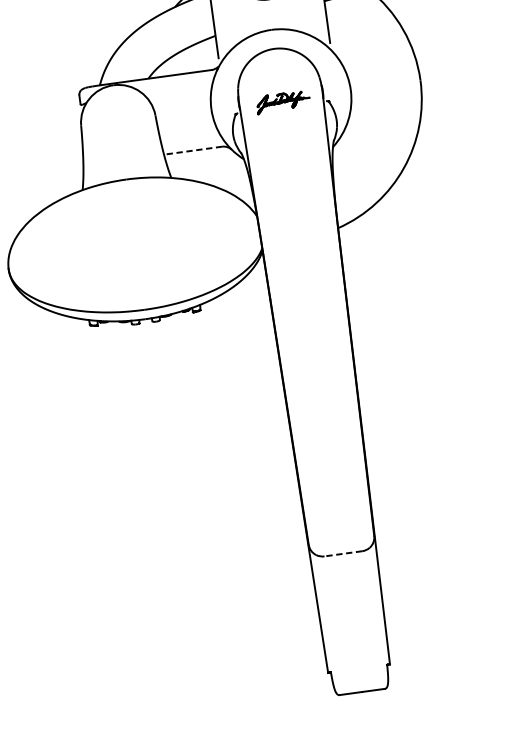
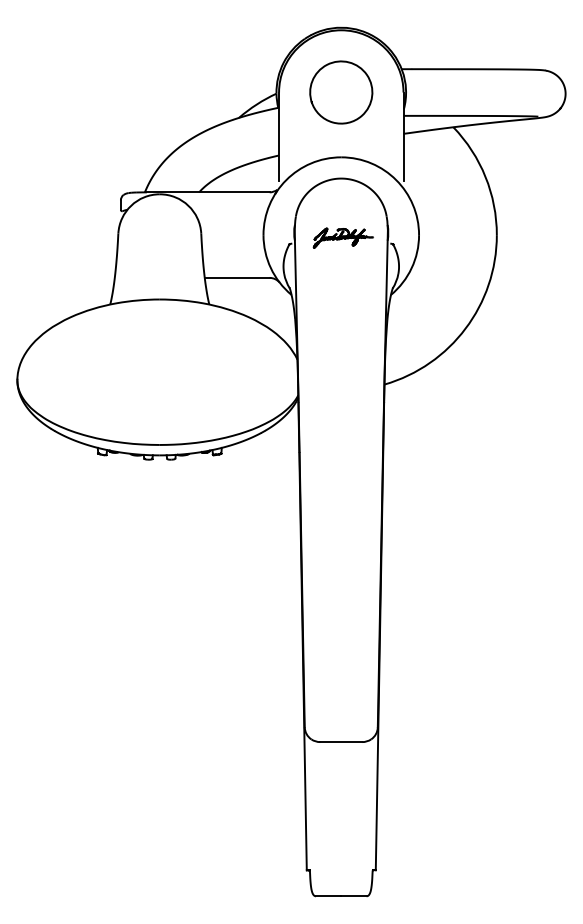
line: (192, 150) -> (236, 277), dashed -> solid
line: (342, 554) -> (340, 742), dashed -> solid

